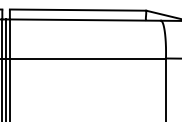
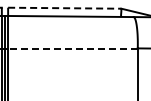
line: (77, 10) -> (64, 8), solid -> dashed
line: (87, 58) -> (72, 48), solid -> dashed

